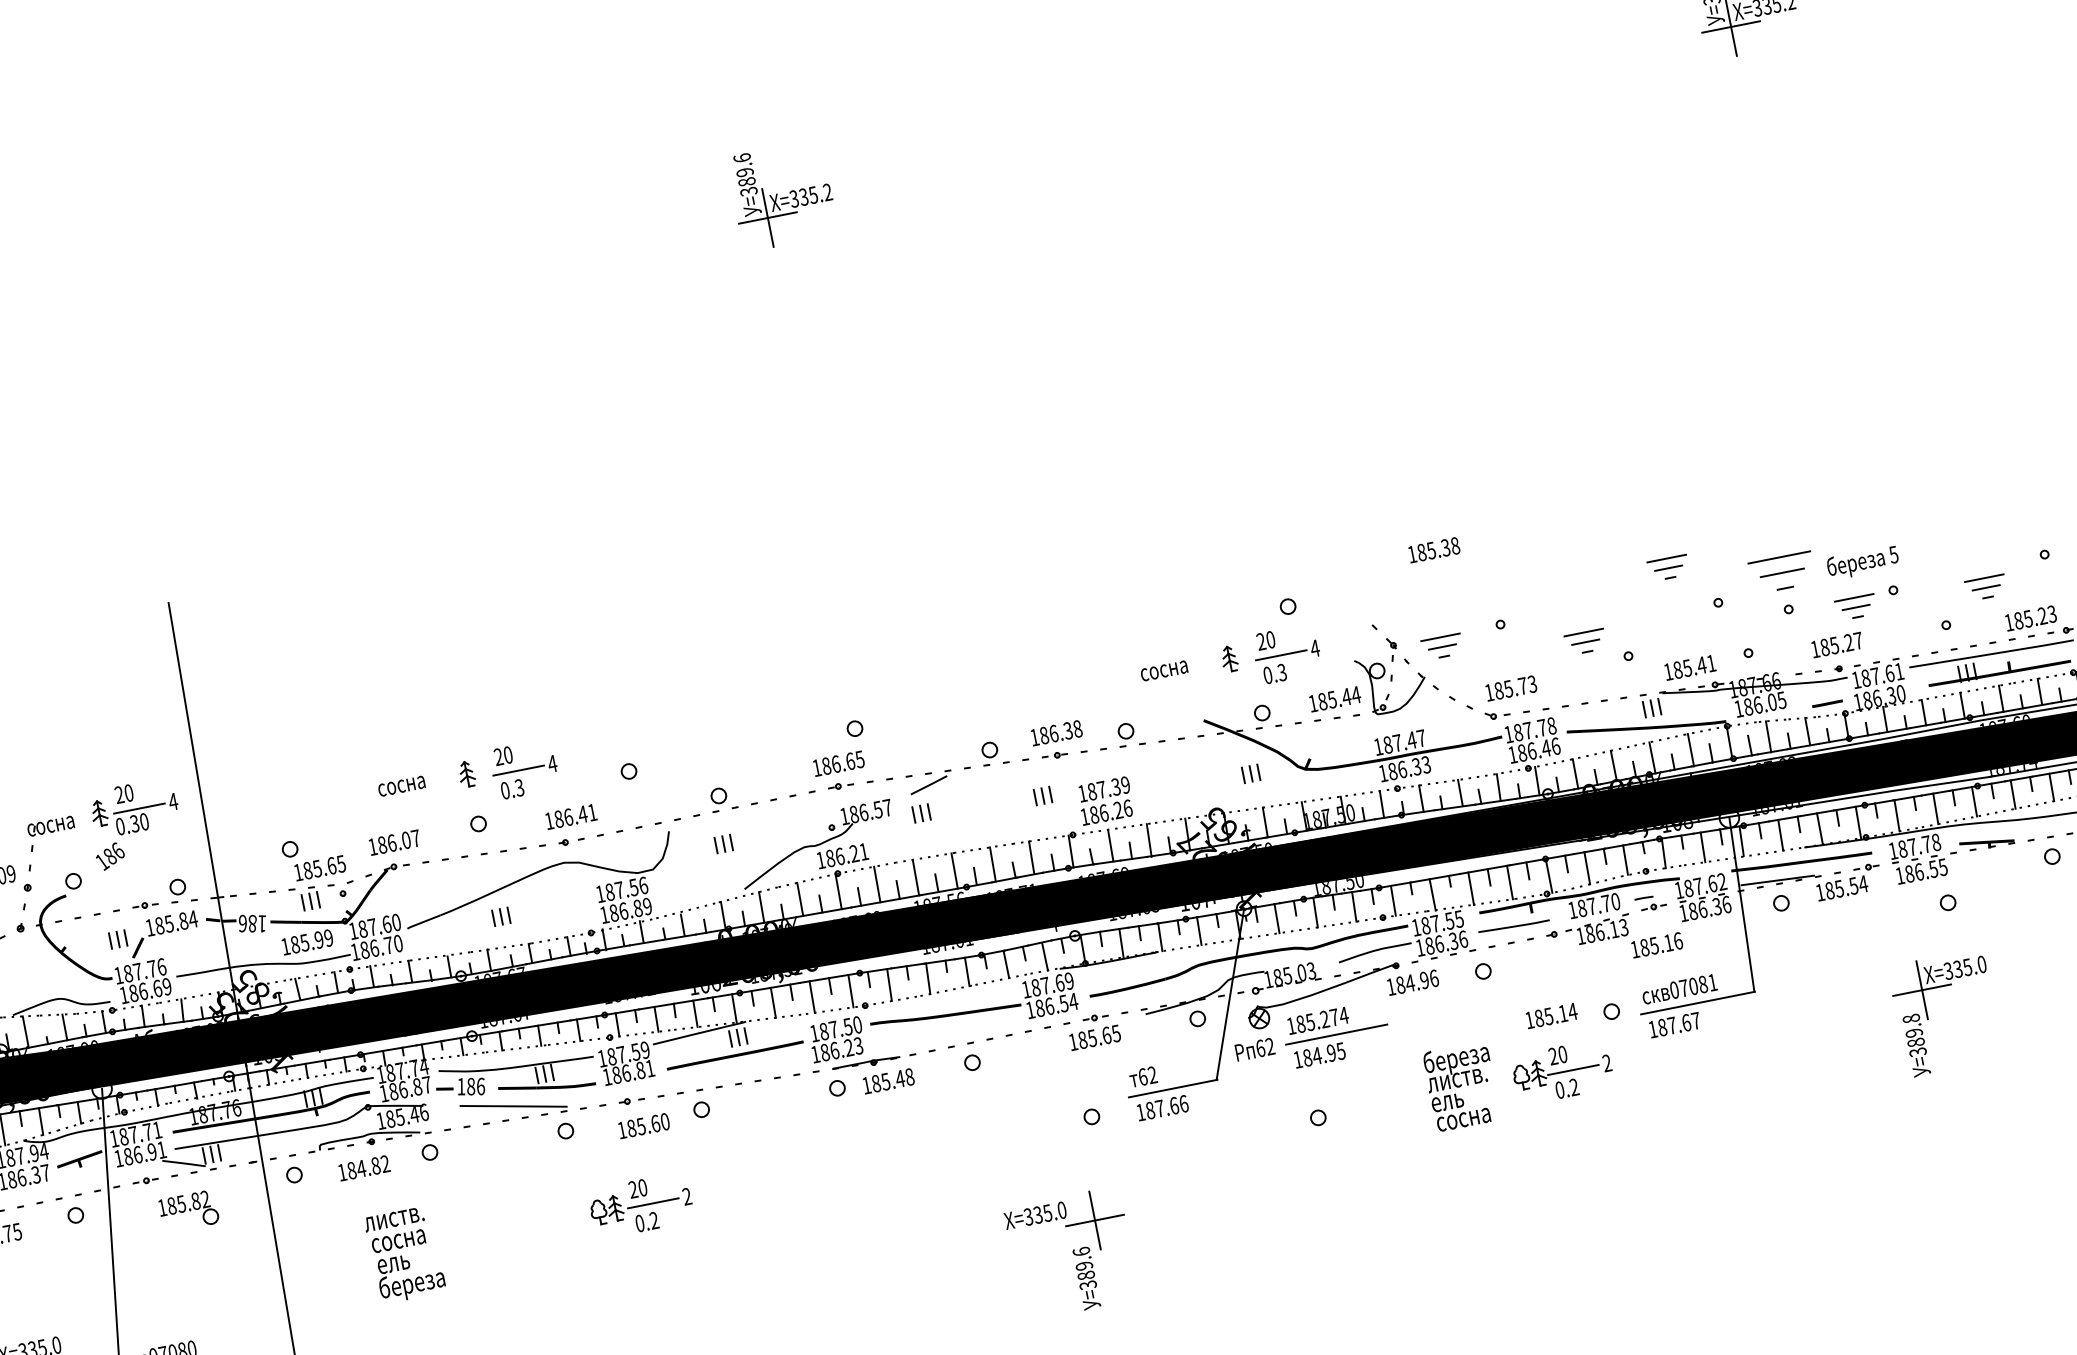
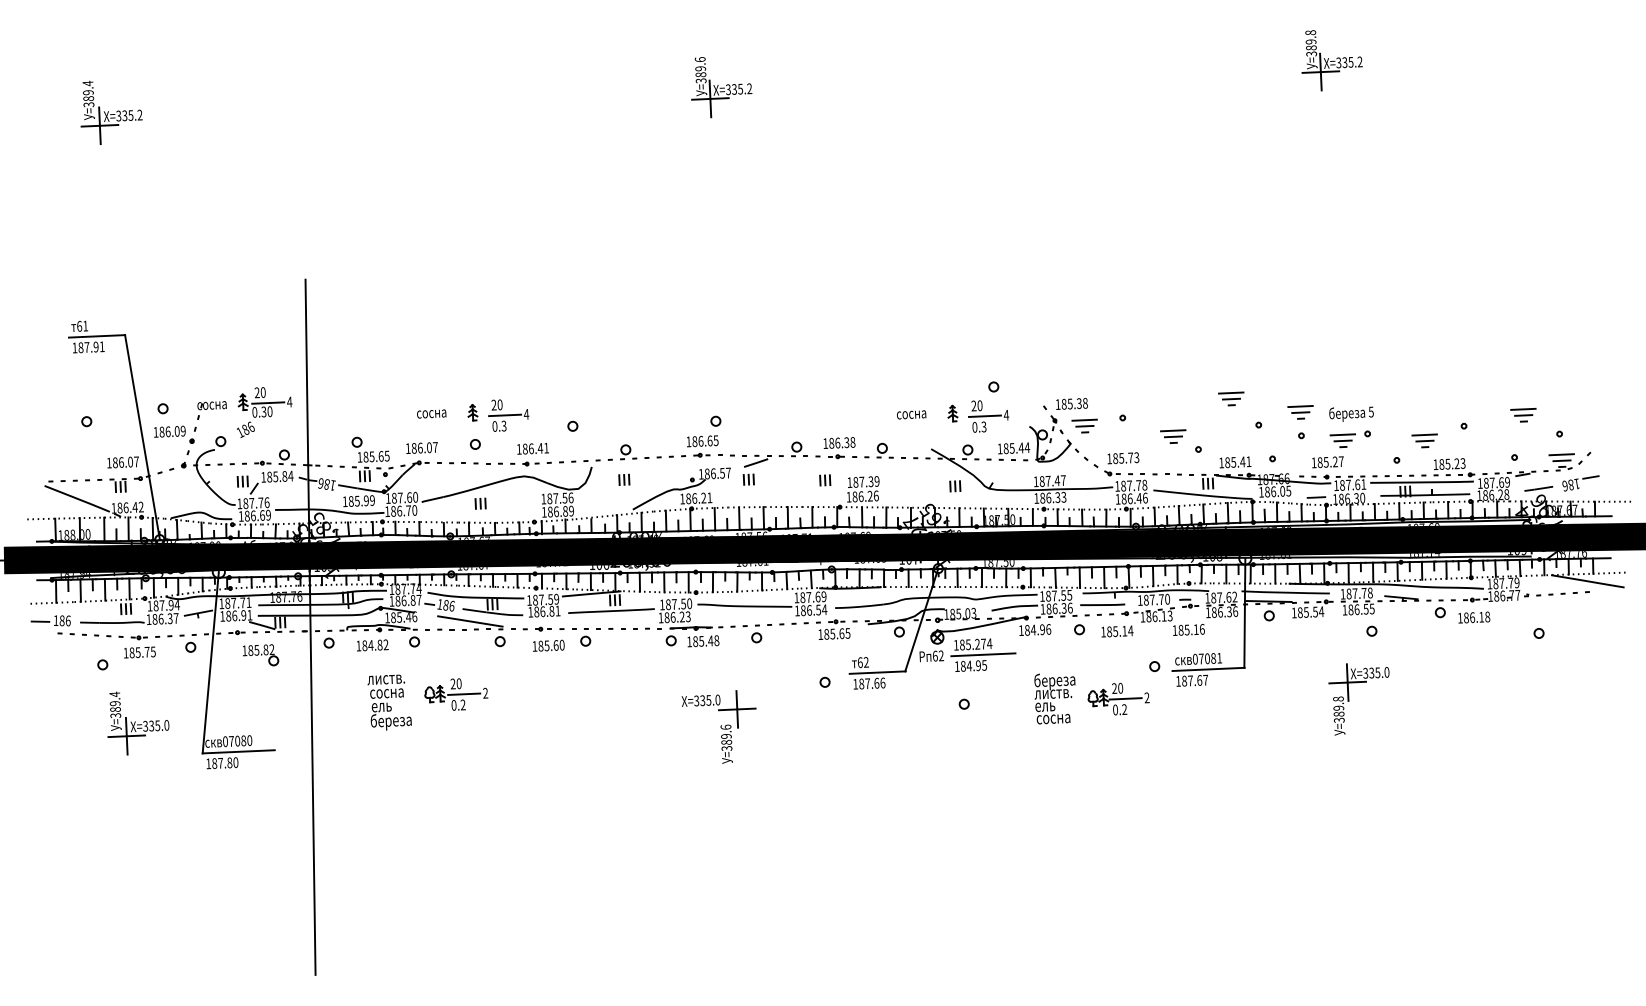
text: (1433, 549) -> (1071, 403), moved
part: (1781, 572) -> (1300, 412), size x0.62
text: (1551, 1015) -> (1117, 631), moved
part: (641, 1205) -> (456, 694), moved
part: (1069, 1252) -> (718, 726), moved

